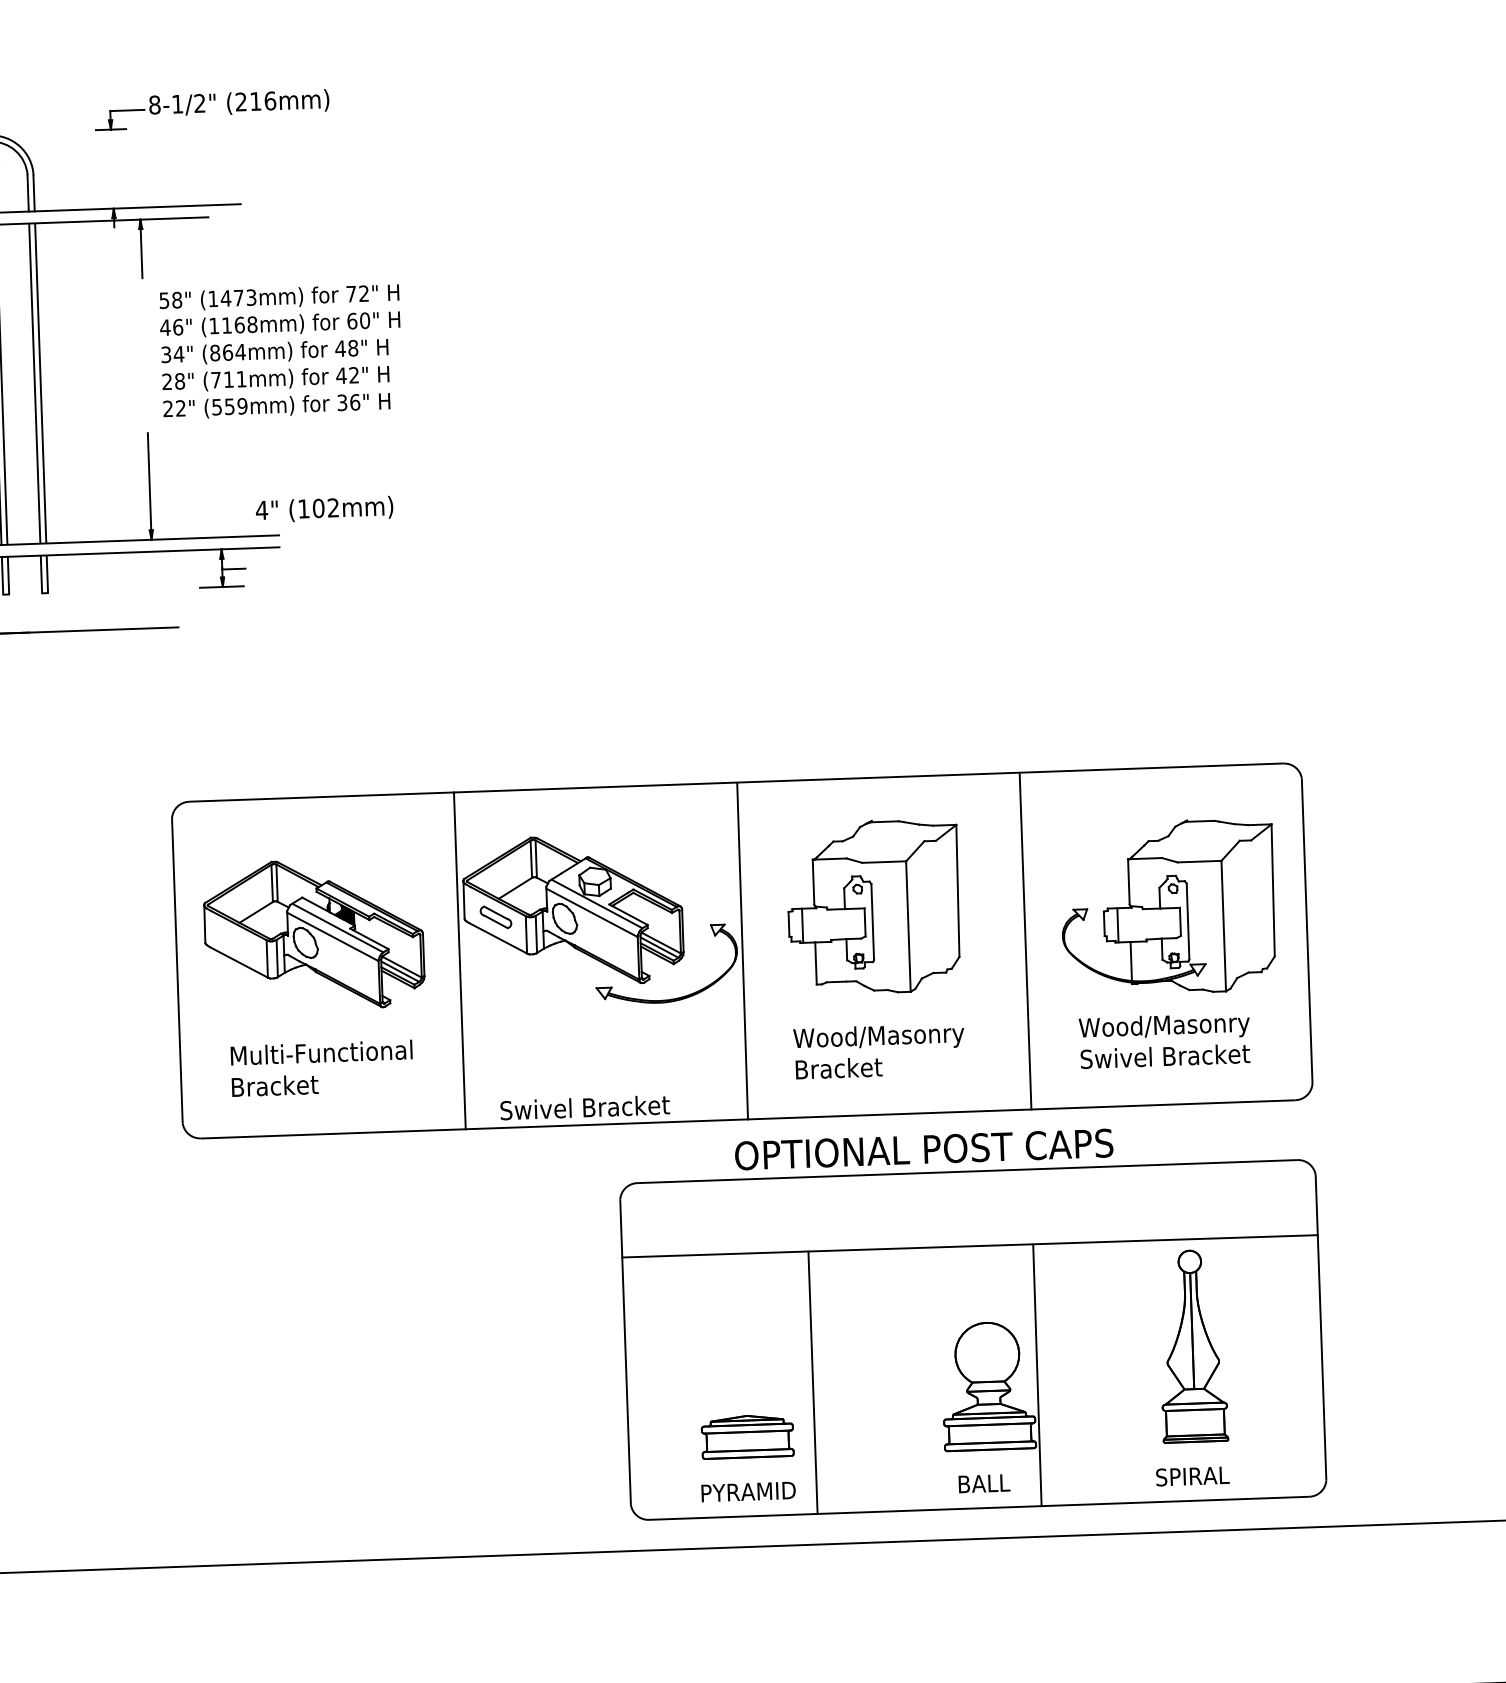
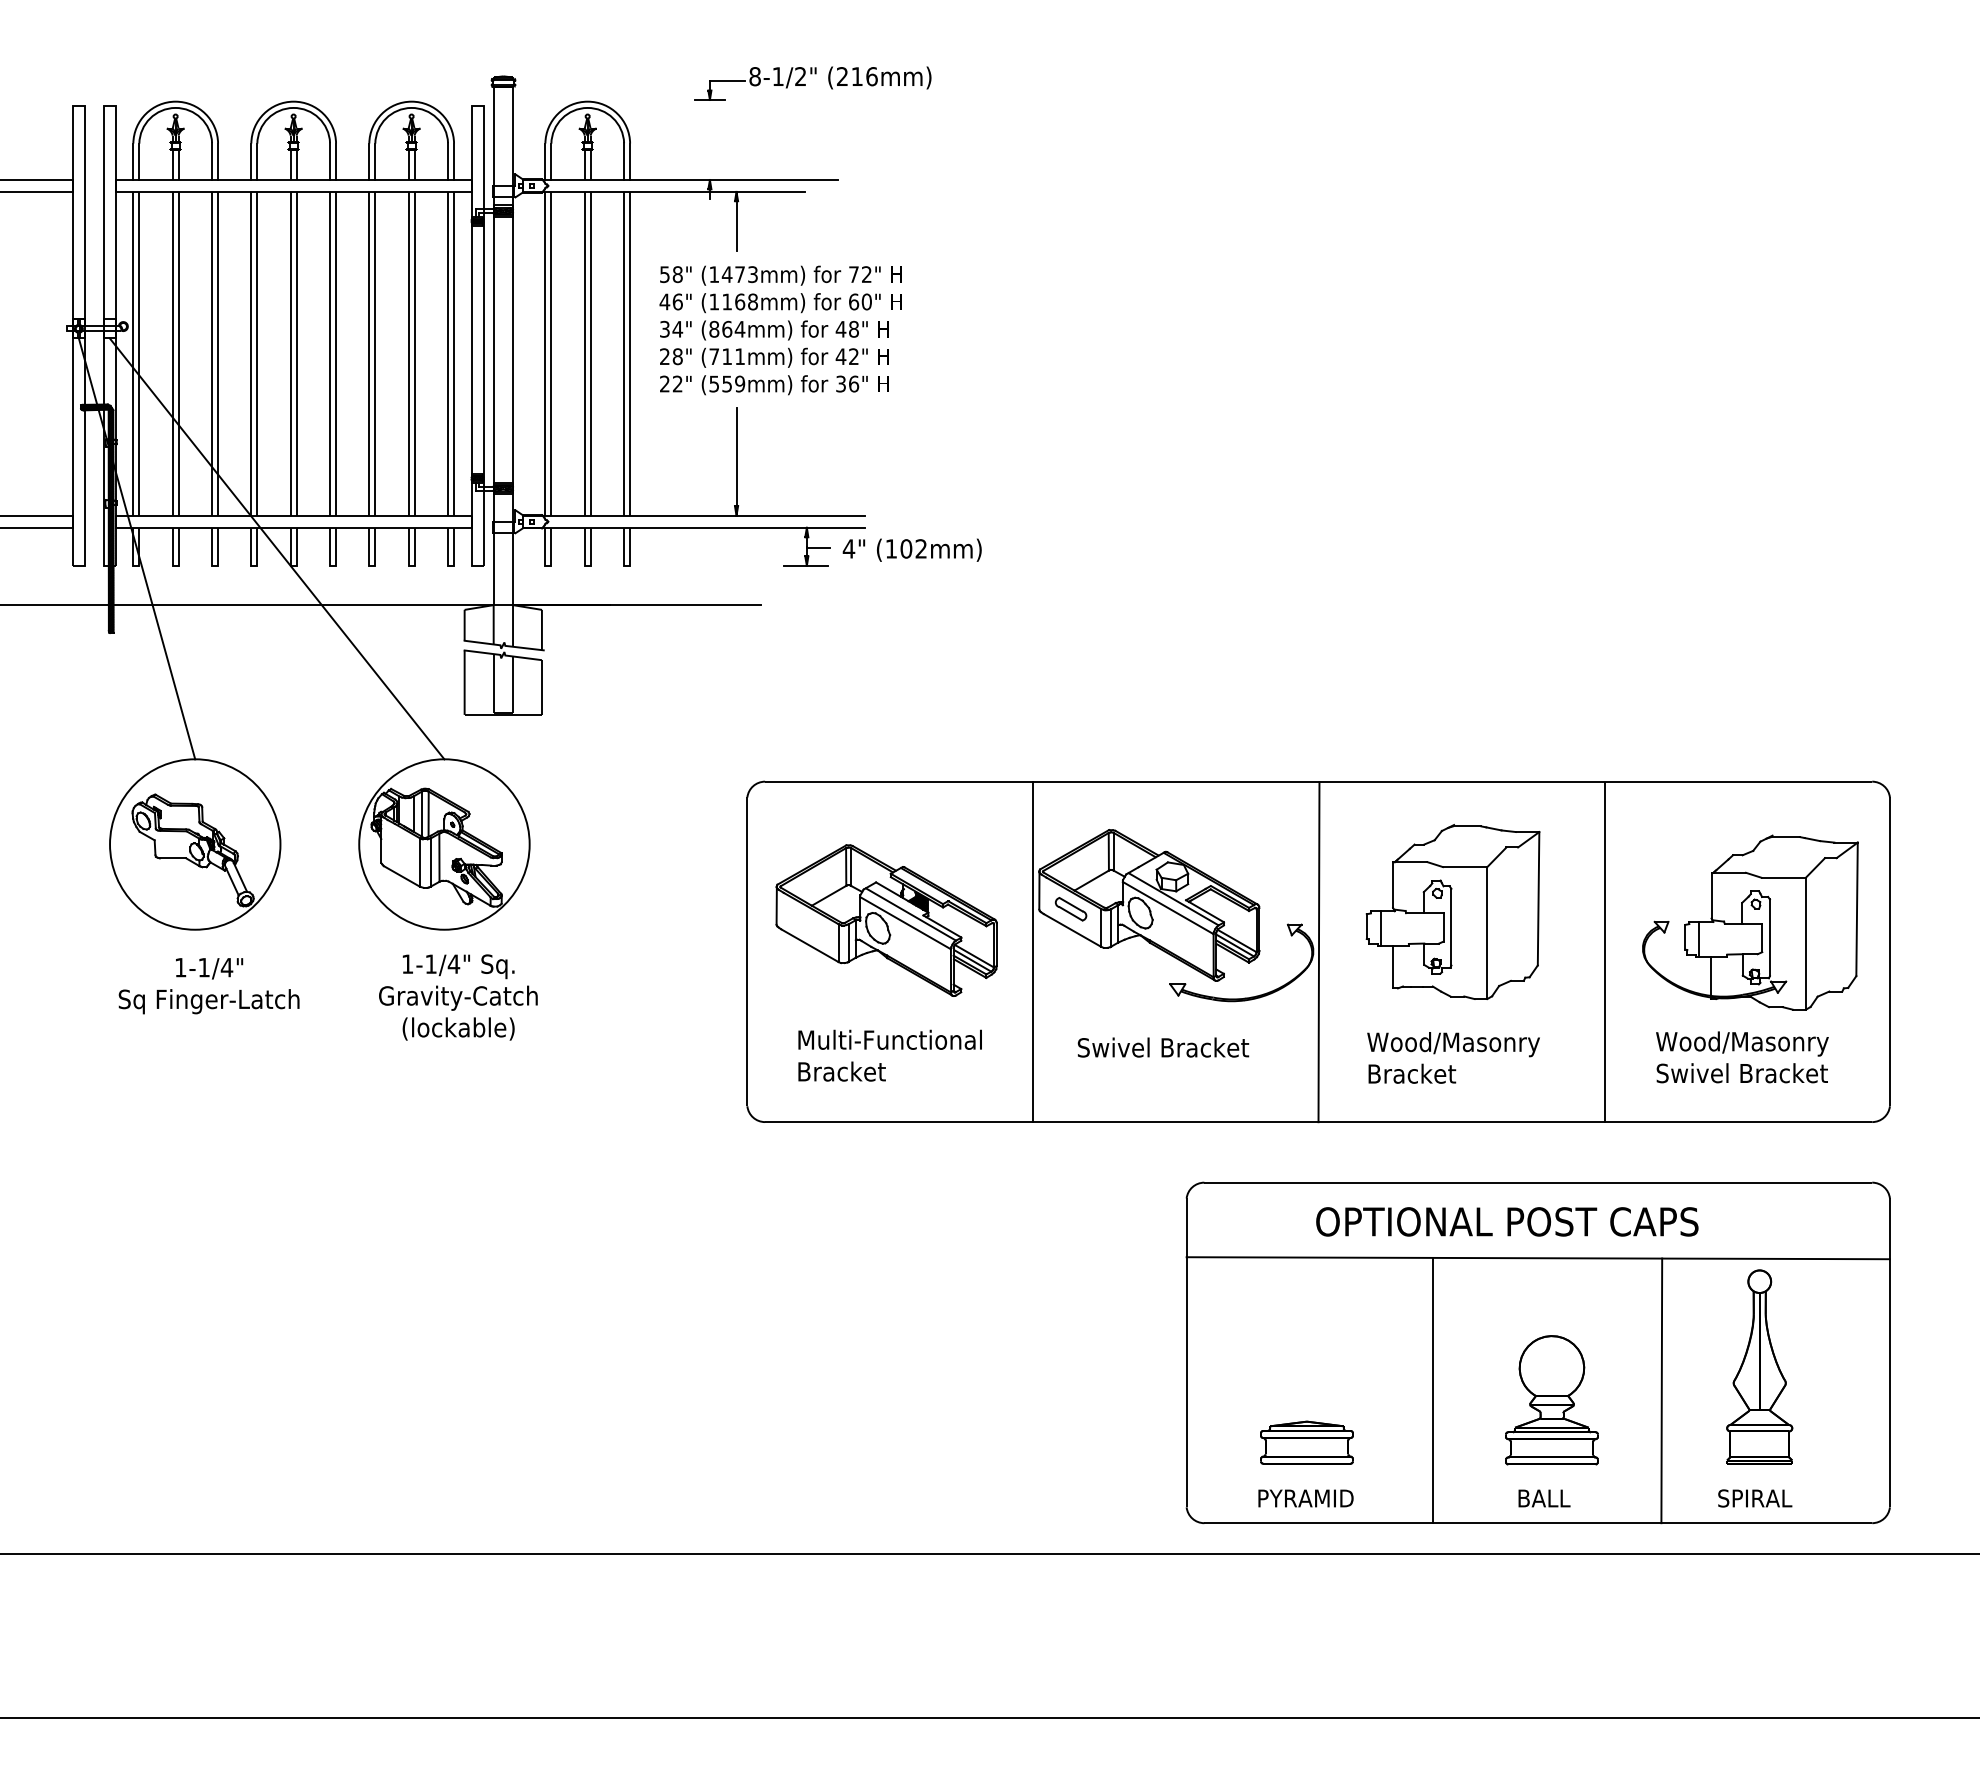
text: (280, 351) -> (780, 330), moved
text: (323, 508) -> (911, 549), moved
text: (585, 1107) -> (1163, 1047), moved
text: (924, 1149) -> (1507, 1221), moved
line: (1037, 1374) -> (1661, 1390), moved
line: (812, 1382) -> (1432, 1390), moved

